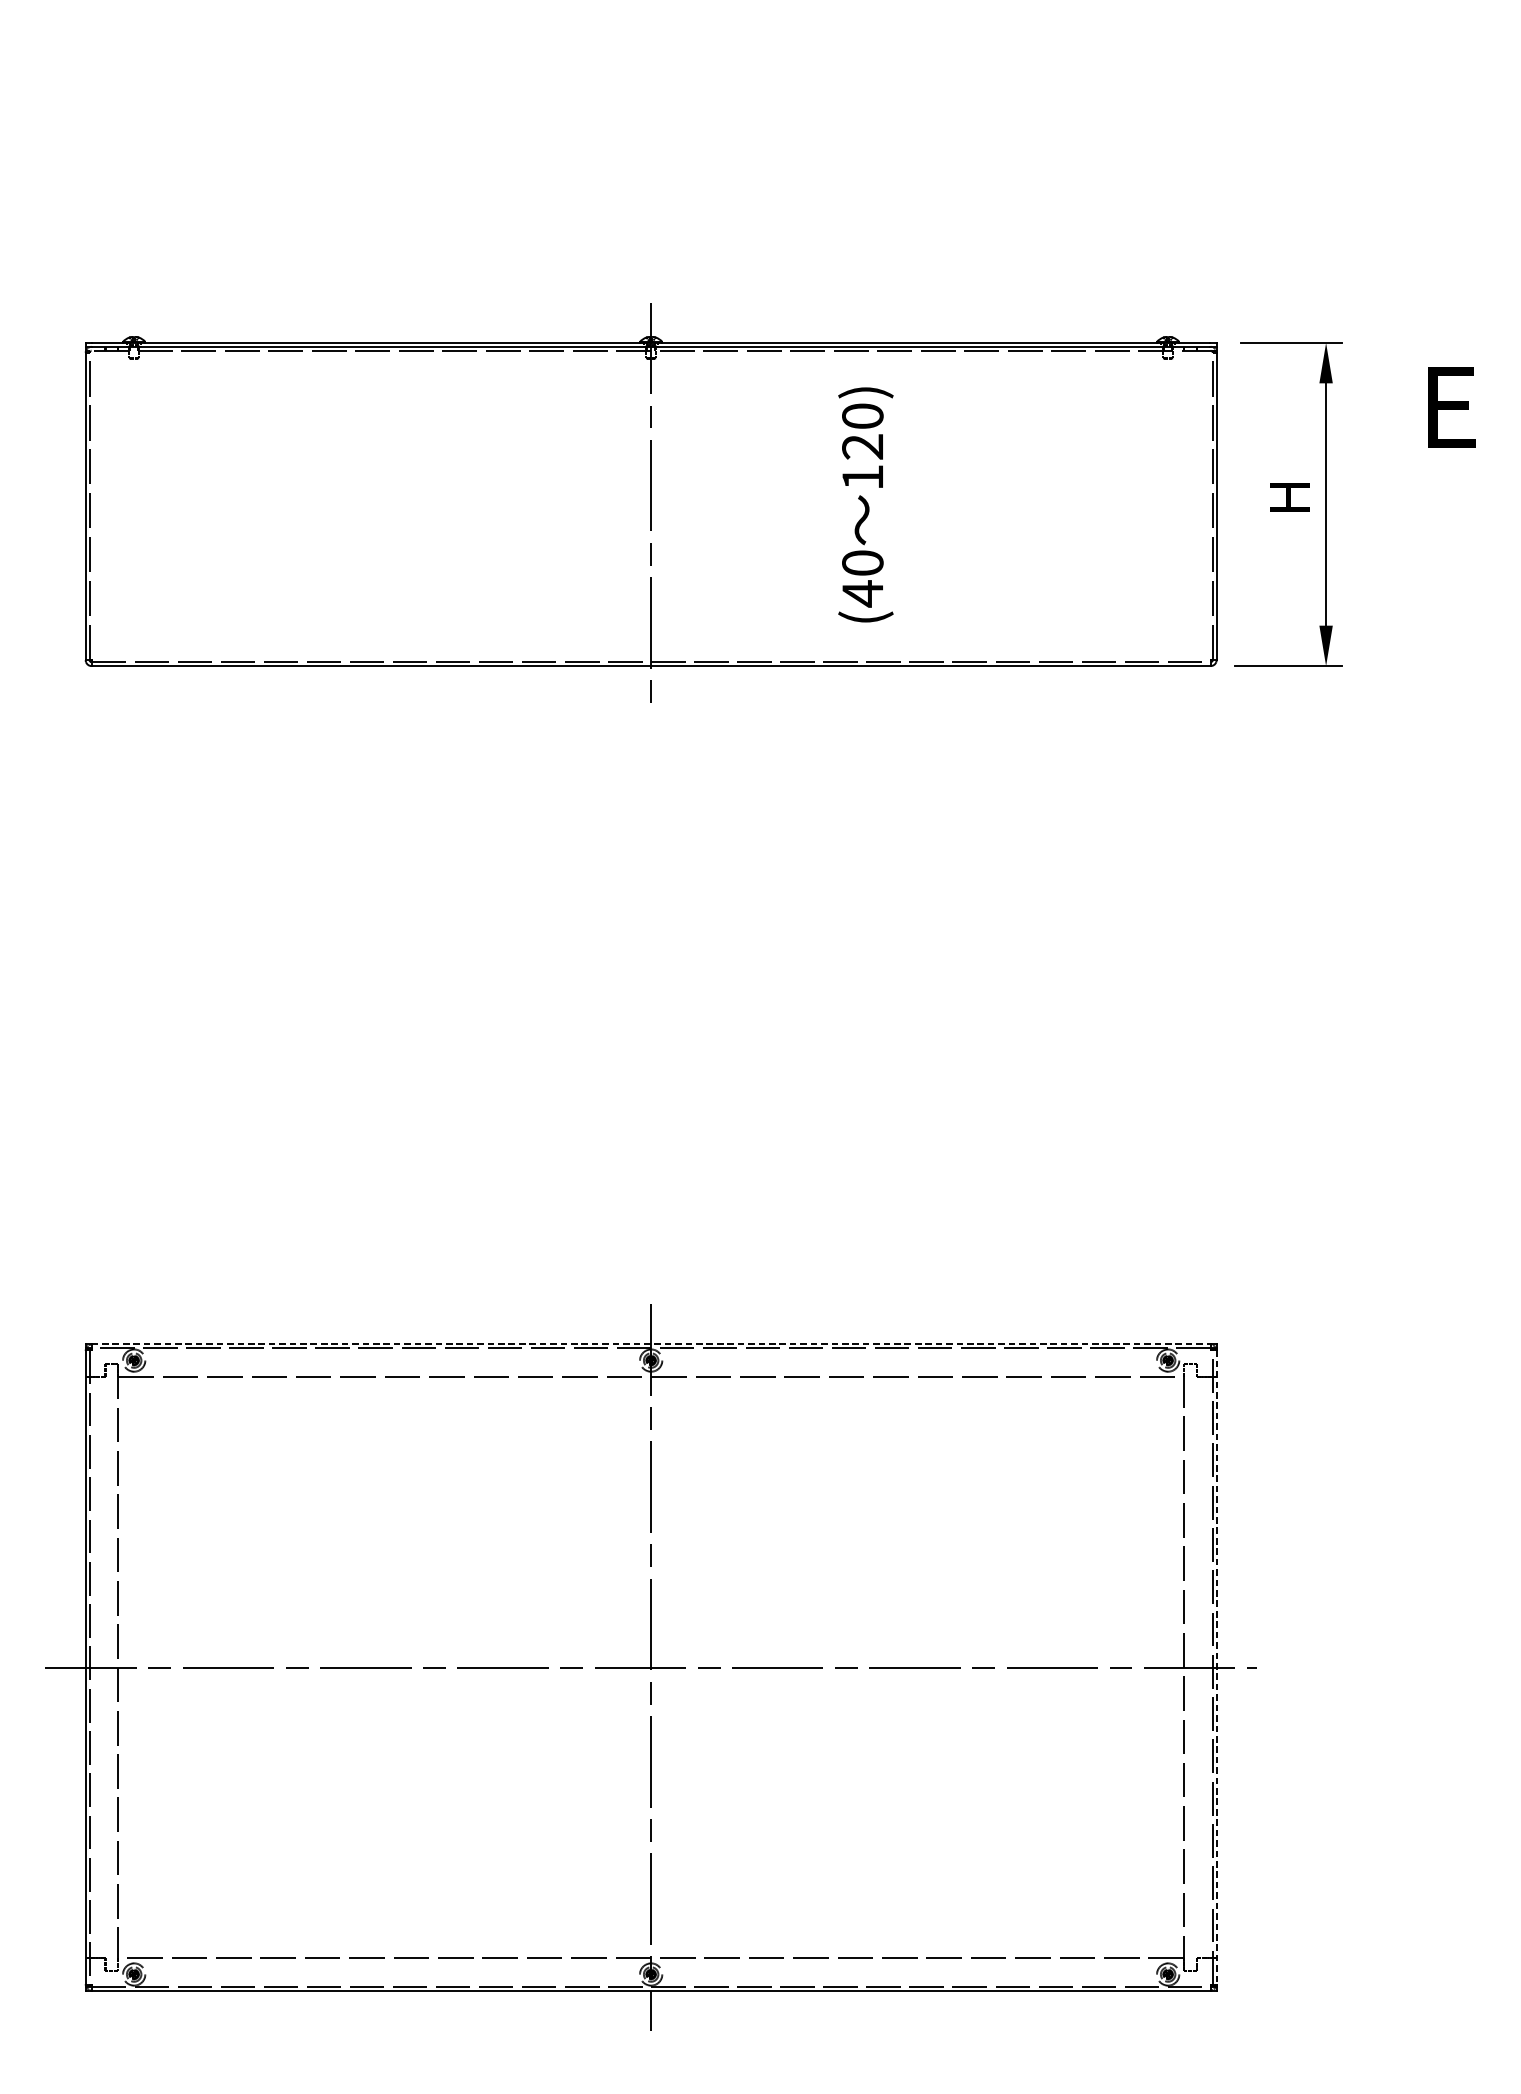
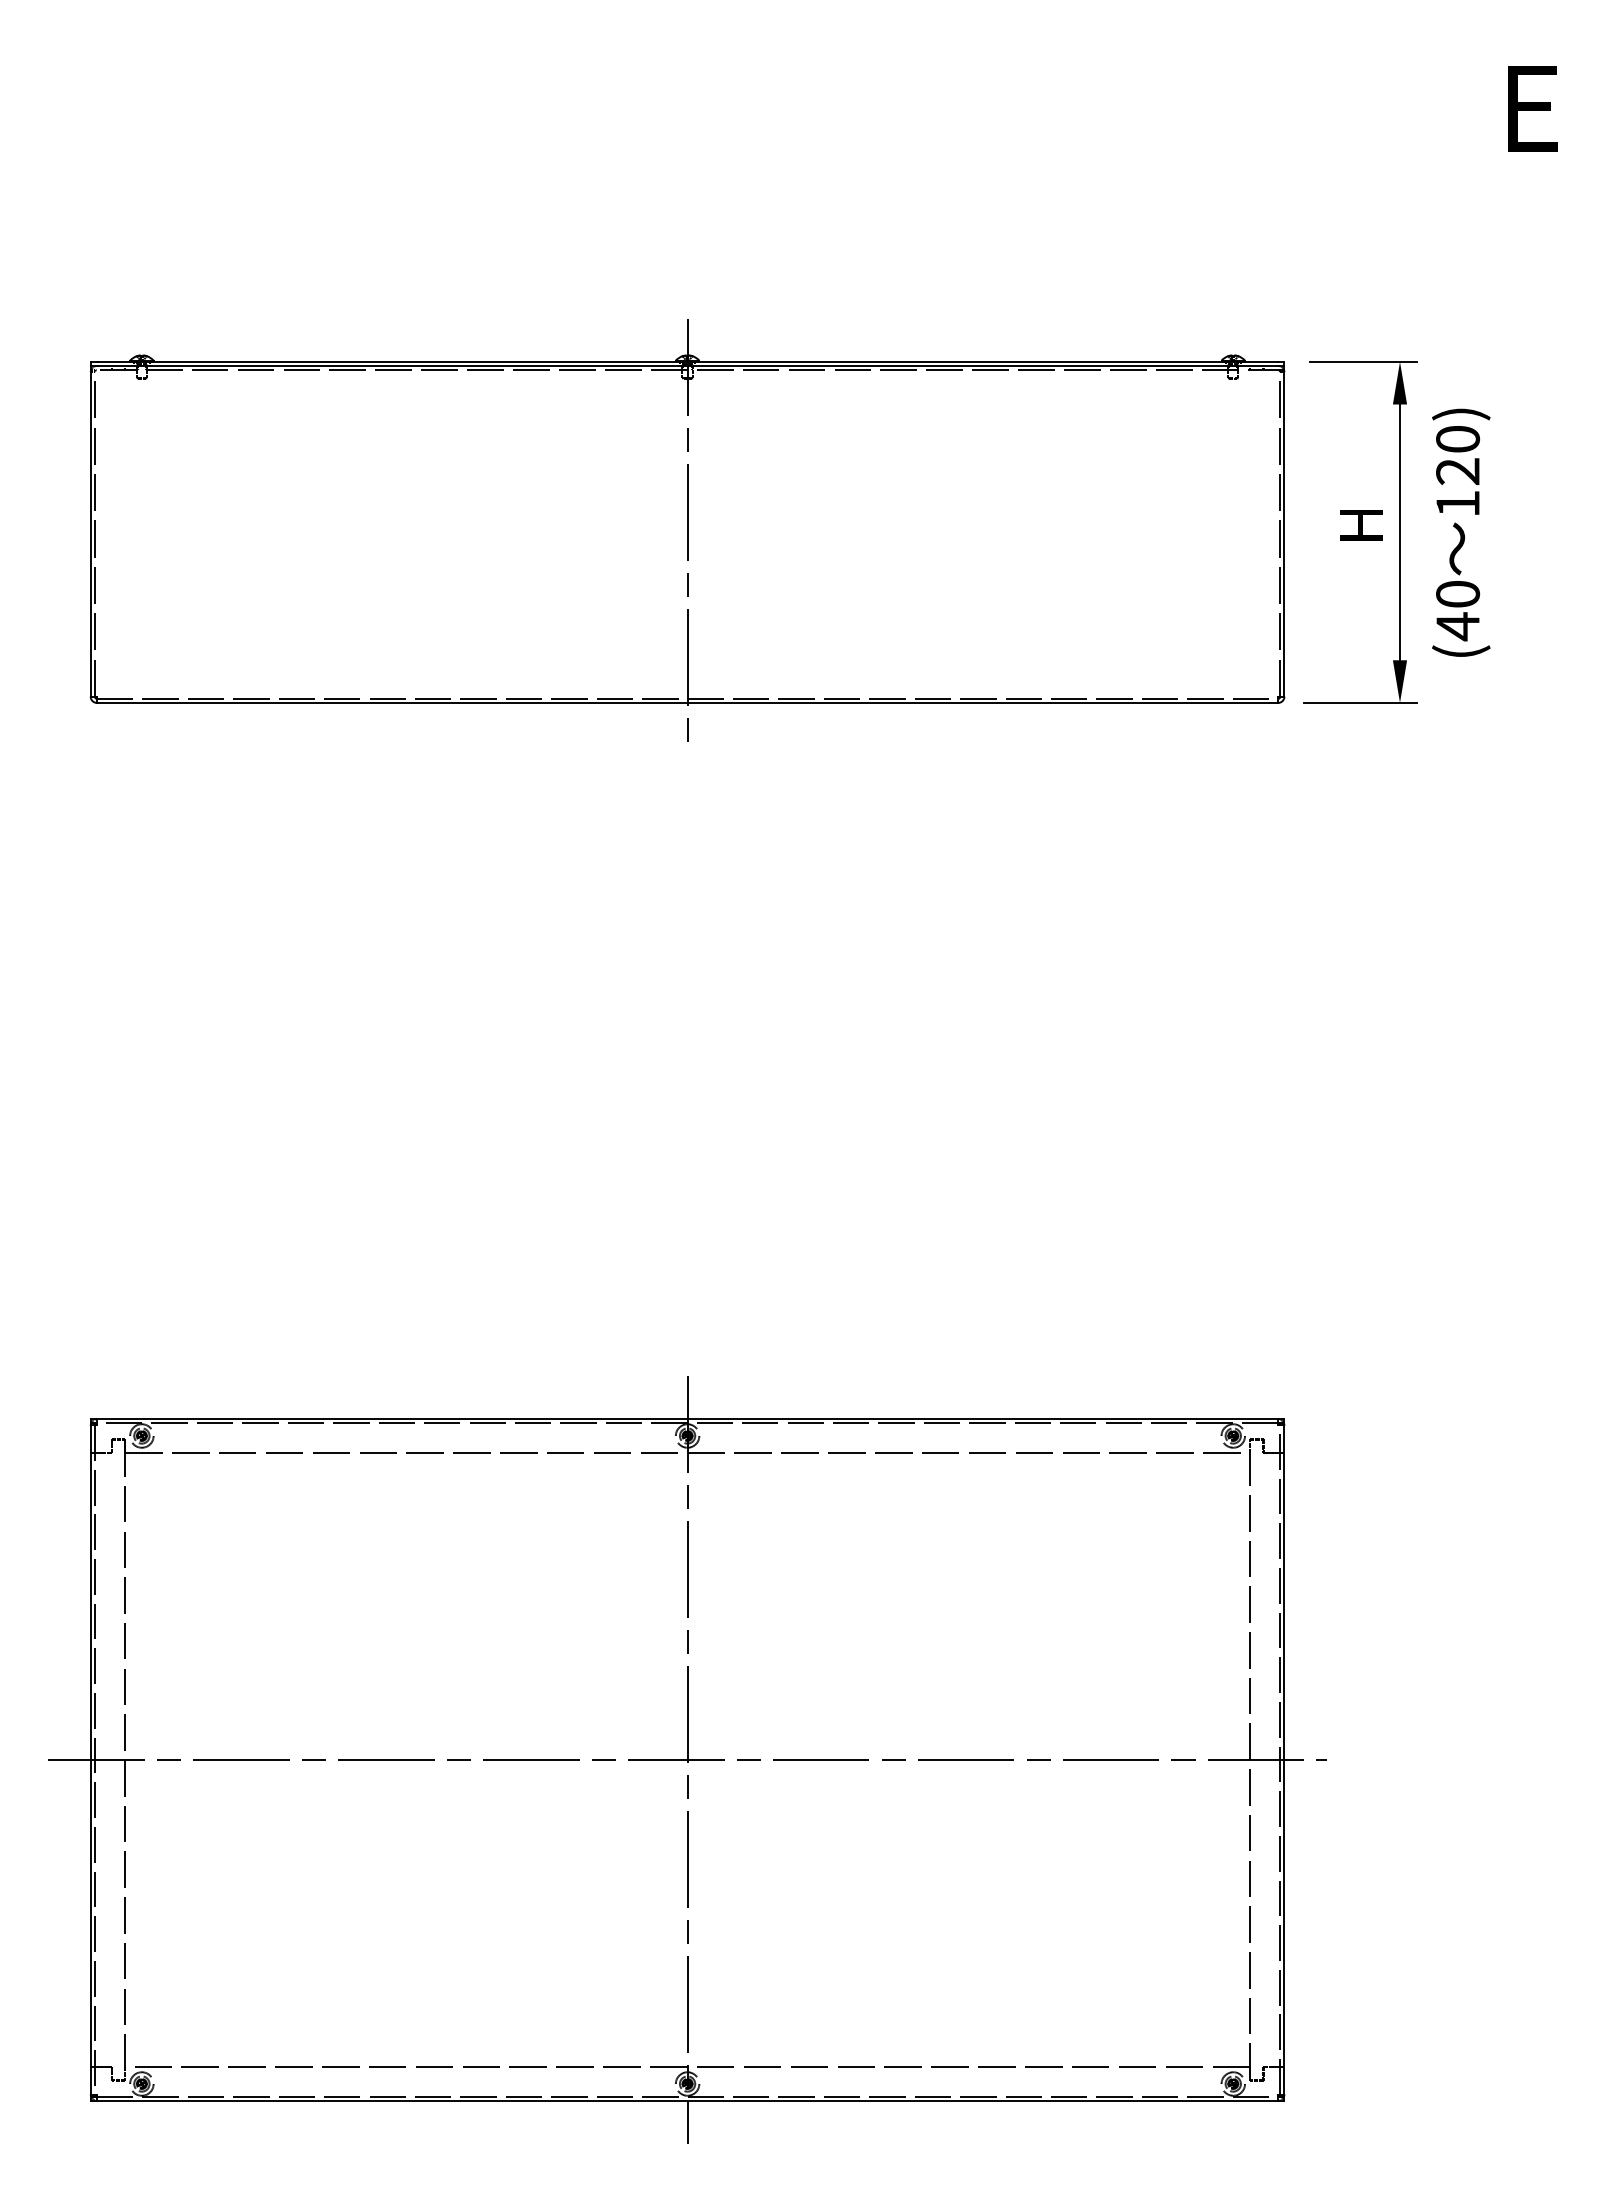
text: (1451, 407) -> (1532, 108), moved
text: (866, 504) -> (1461, 532), moved
line: (651, 1344) -> (687, 1418), dashed -> solid
line: (1216, 1668) -> (1284, 1760), dashed -> solid

